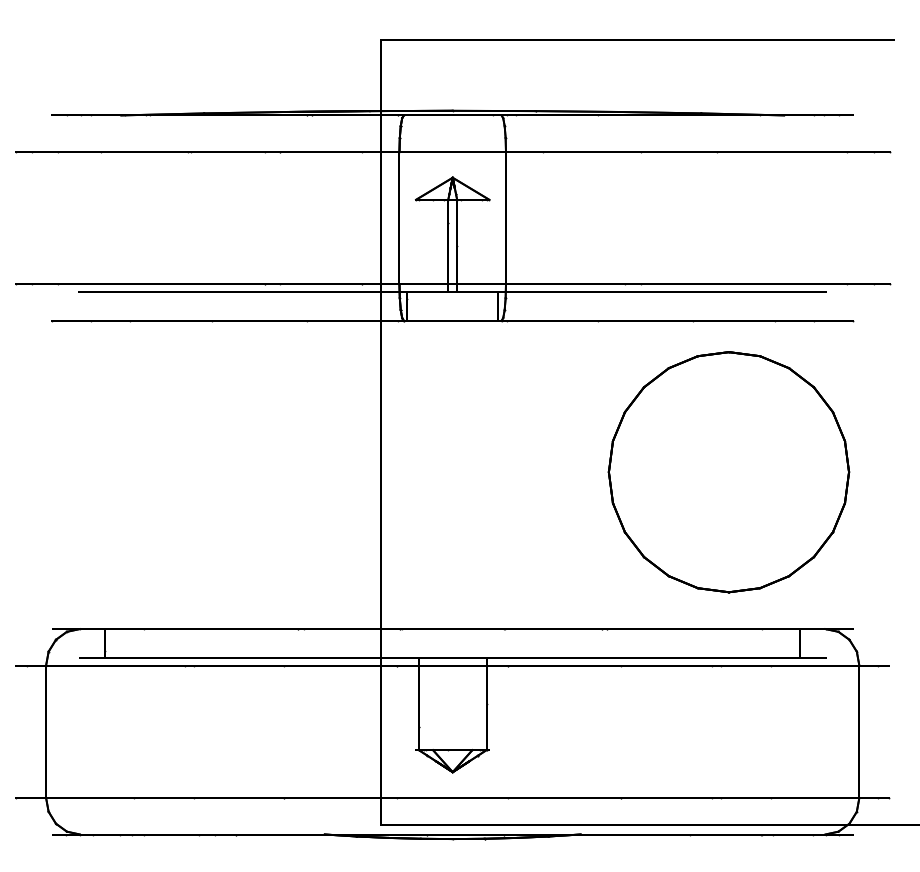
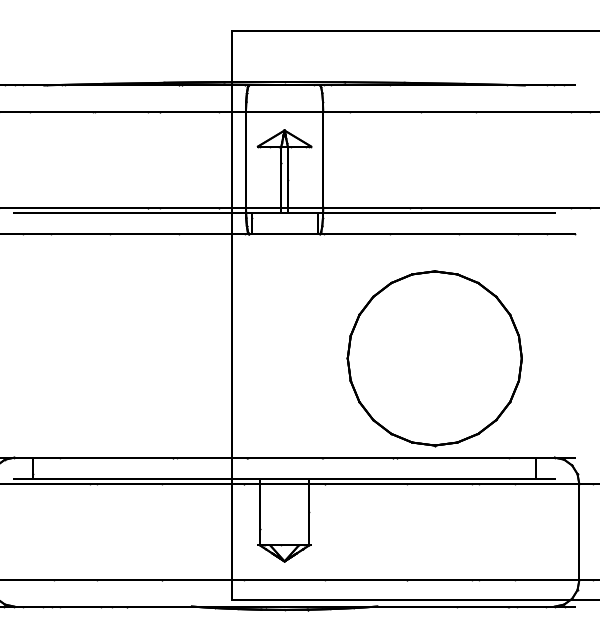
part: (728, 472) -> (434, 358), moved

